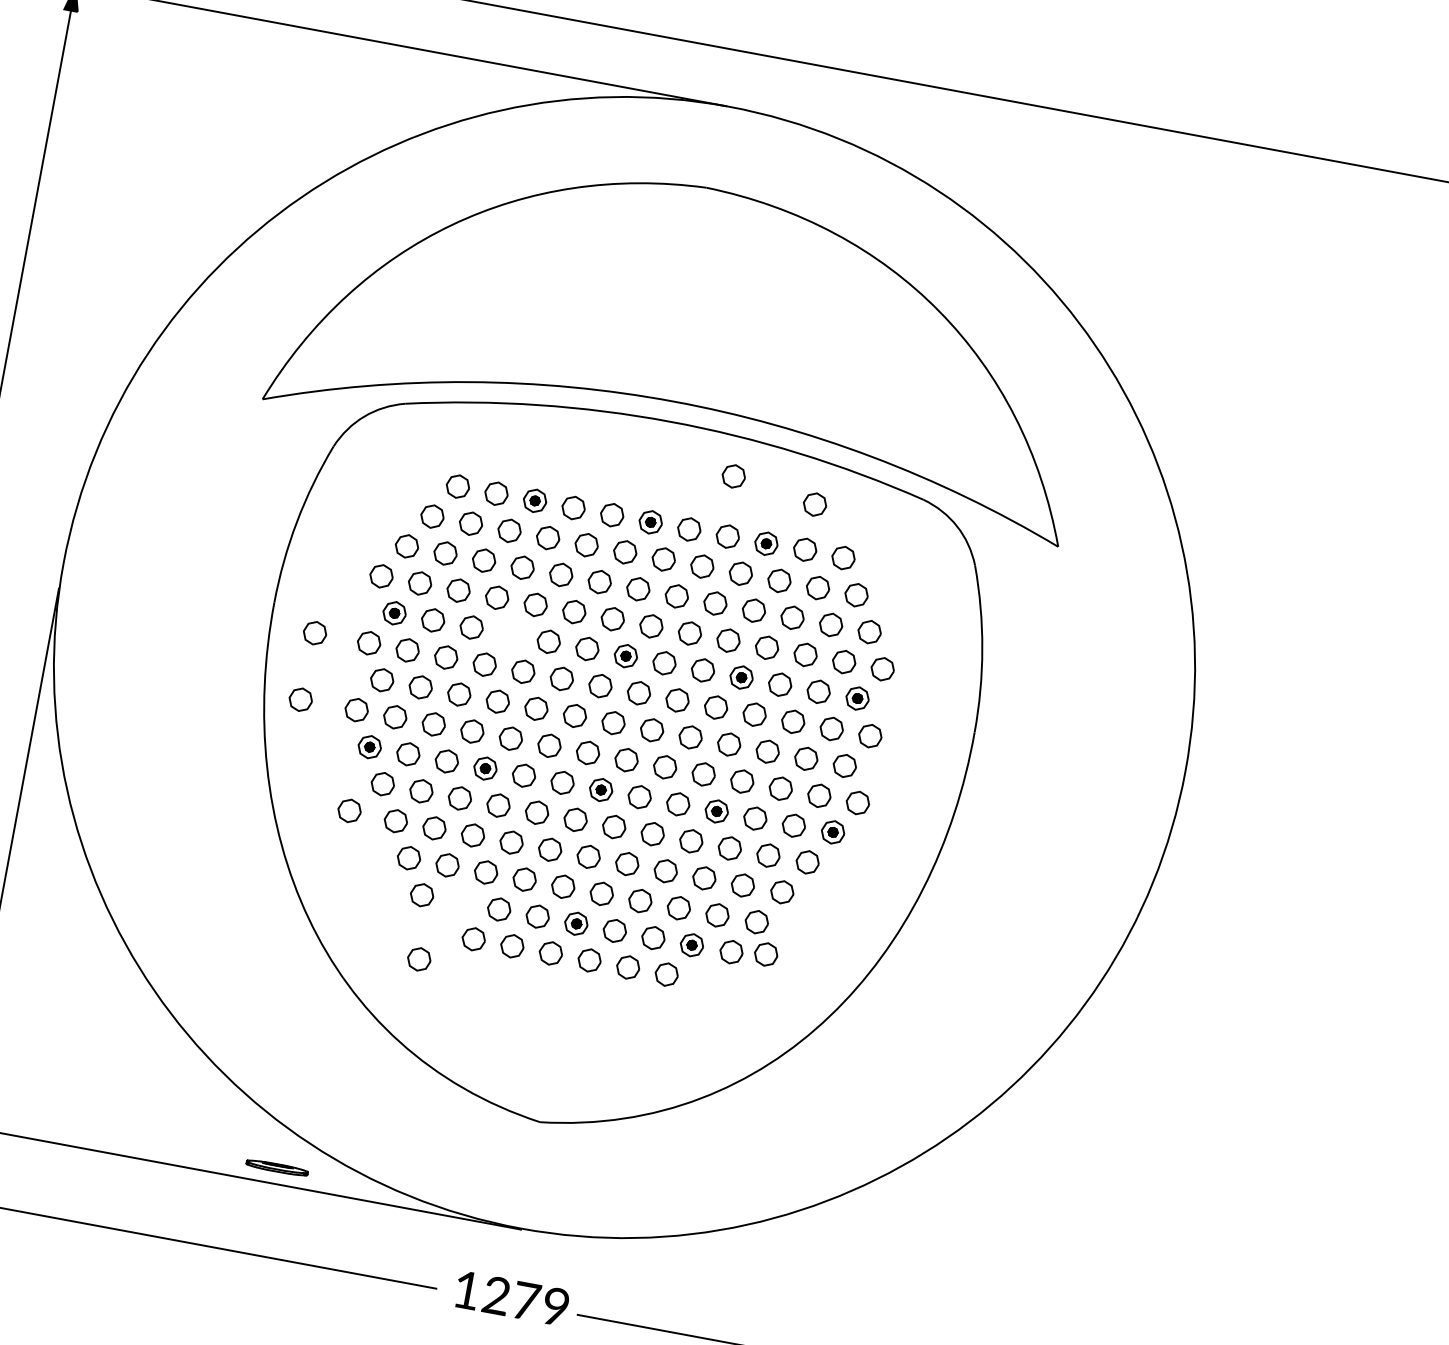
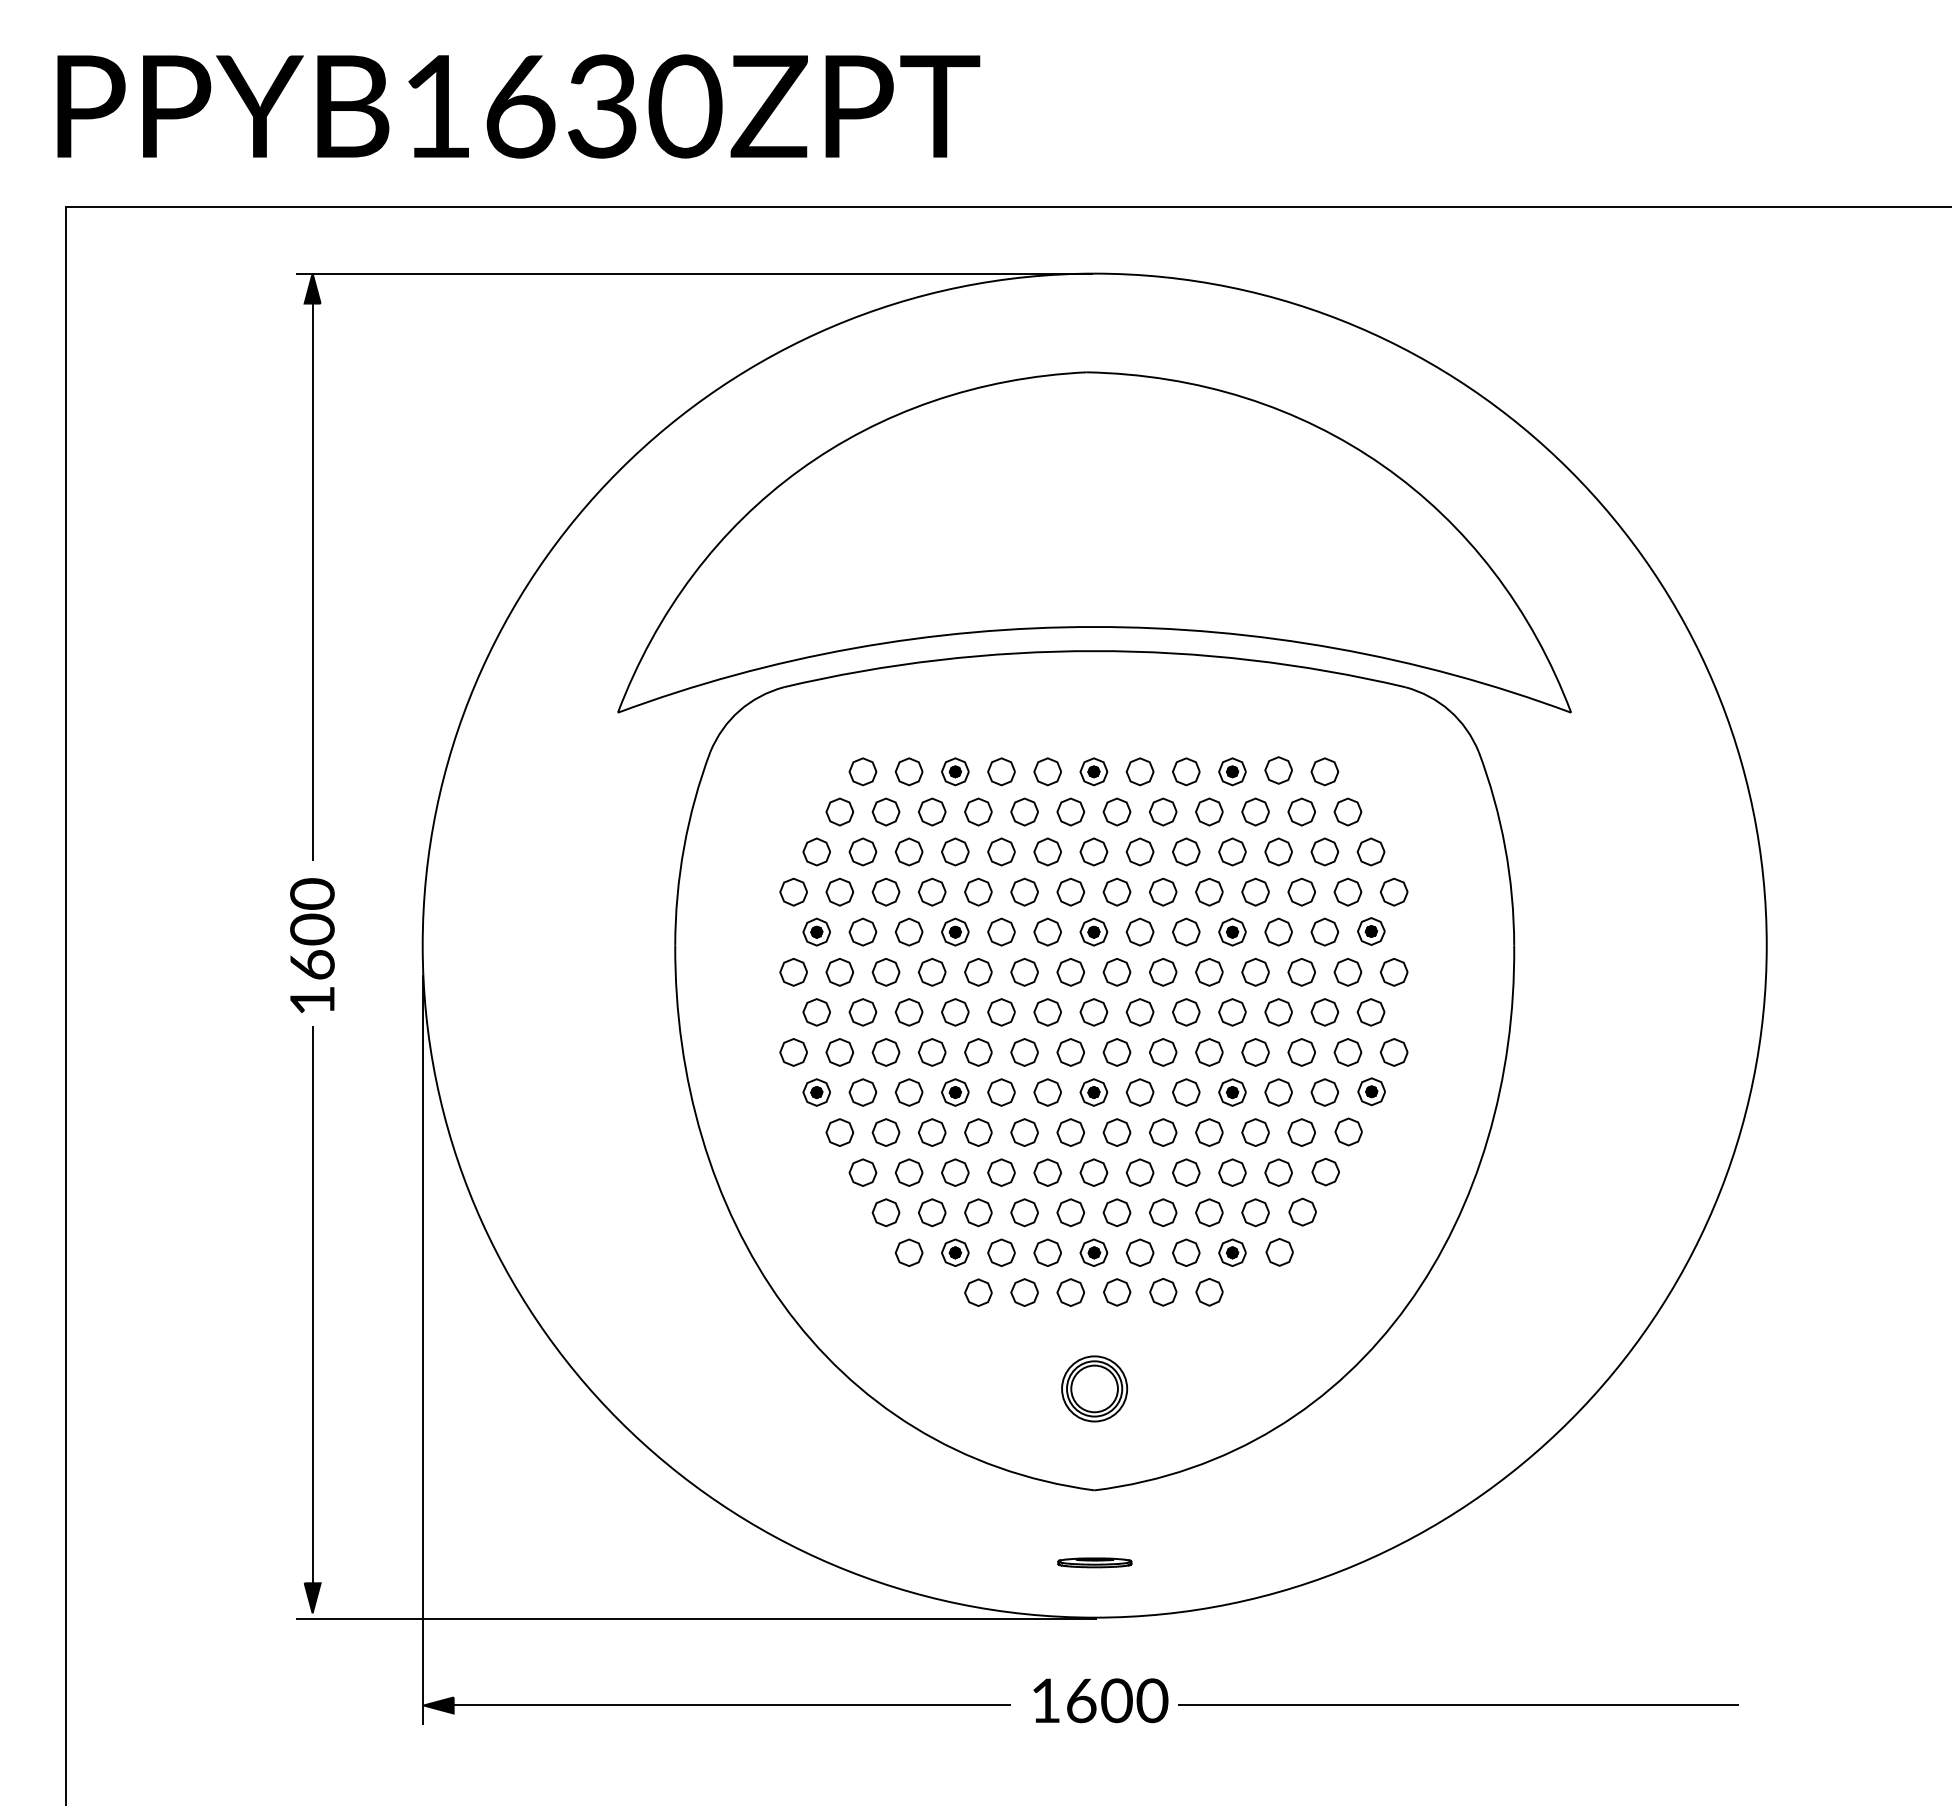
part: (734, 476) -> (1180, 700), removed
part: (815, 504) -> (1280, 715), removed
part: (314, 633) -> (728, 972), removed
part: (510, 634) -> (955, 931), added
part: (300, 699) -> (726, 1052), removed
part: (349, 810) -> (806, 1170), removed
part: (460, 902) -> (955, 1252), added
part: (766, 954) -> (1320, 1247), removed
part: (419, 959) -> (919, 1327), removed
part: (555, 1037) -> (1094, 1388), added
part: (276, 1167) -> (1094, 1562), moved
text: (526, 1301) -> (1117, 1700), 1279 -> 1600

